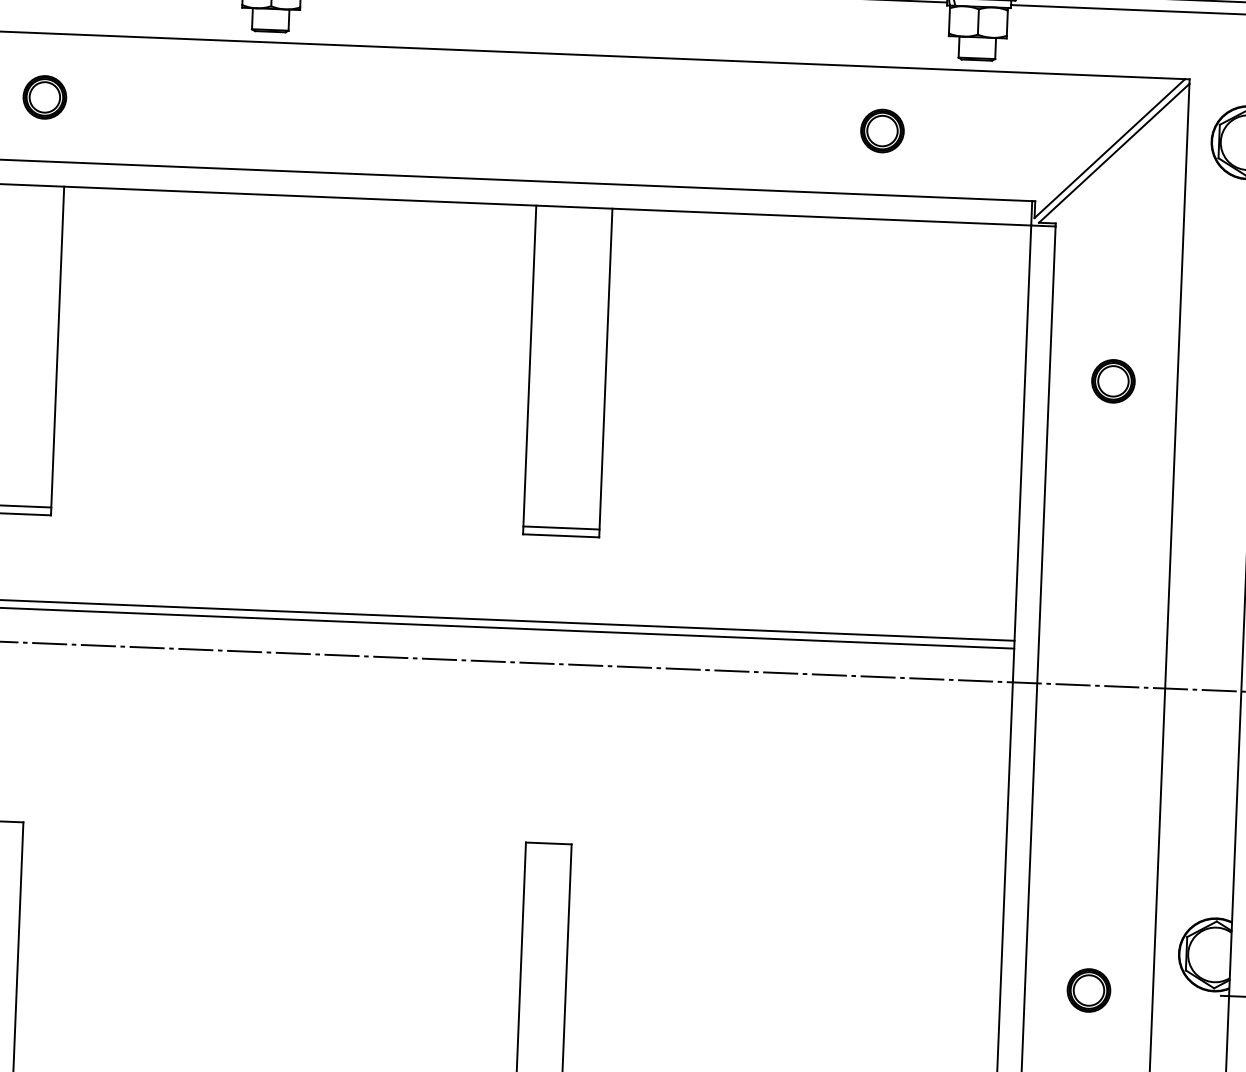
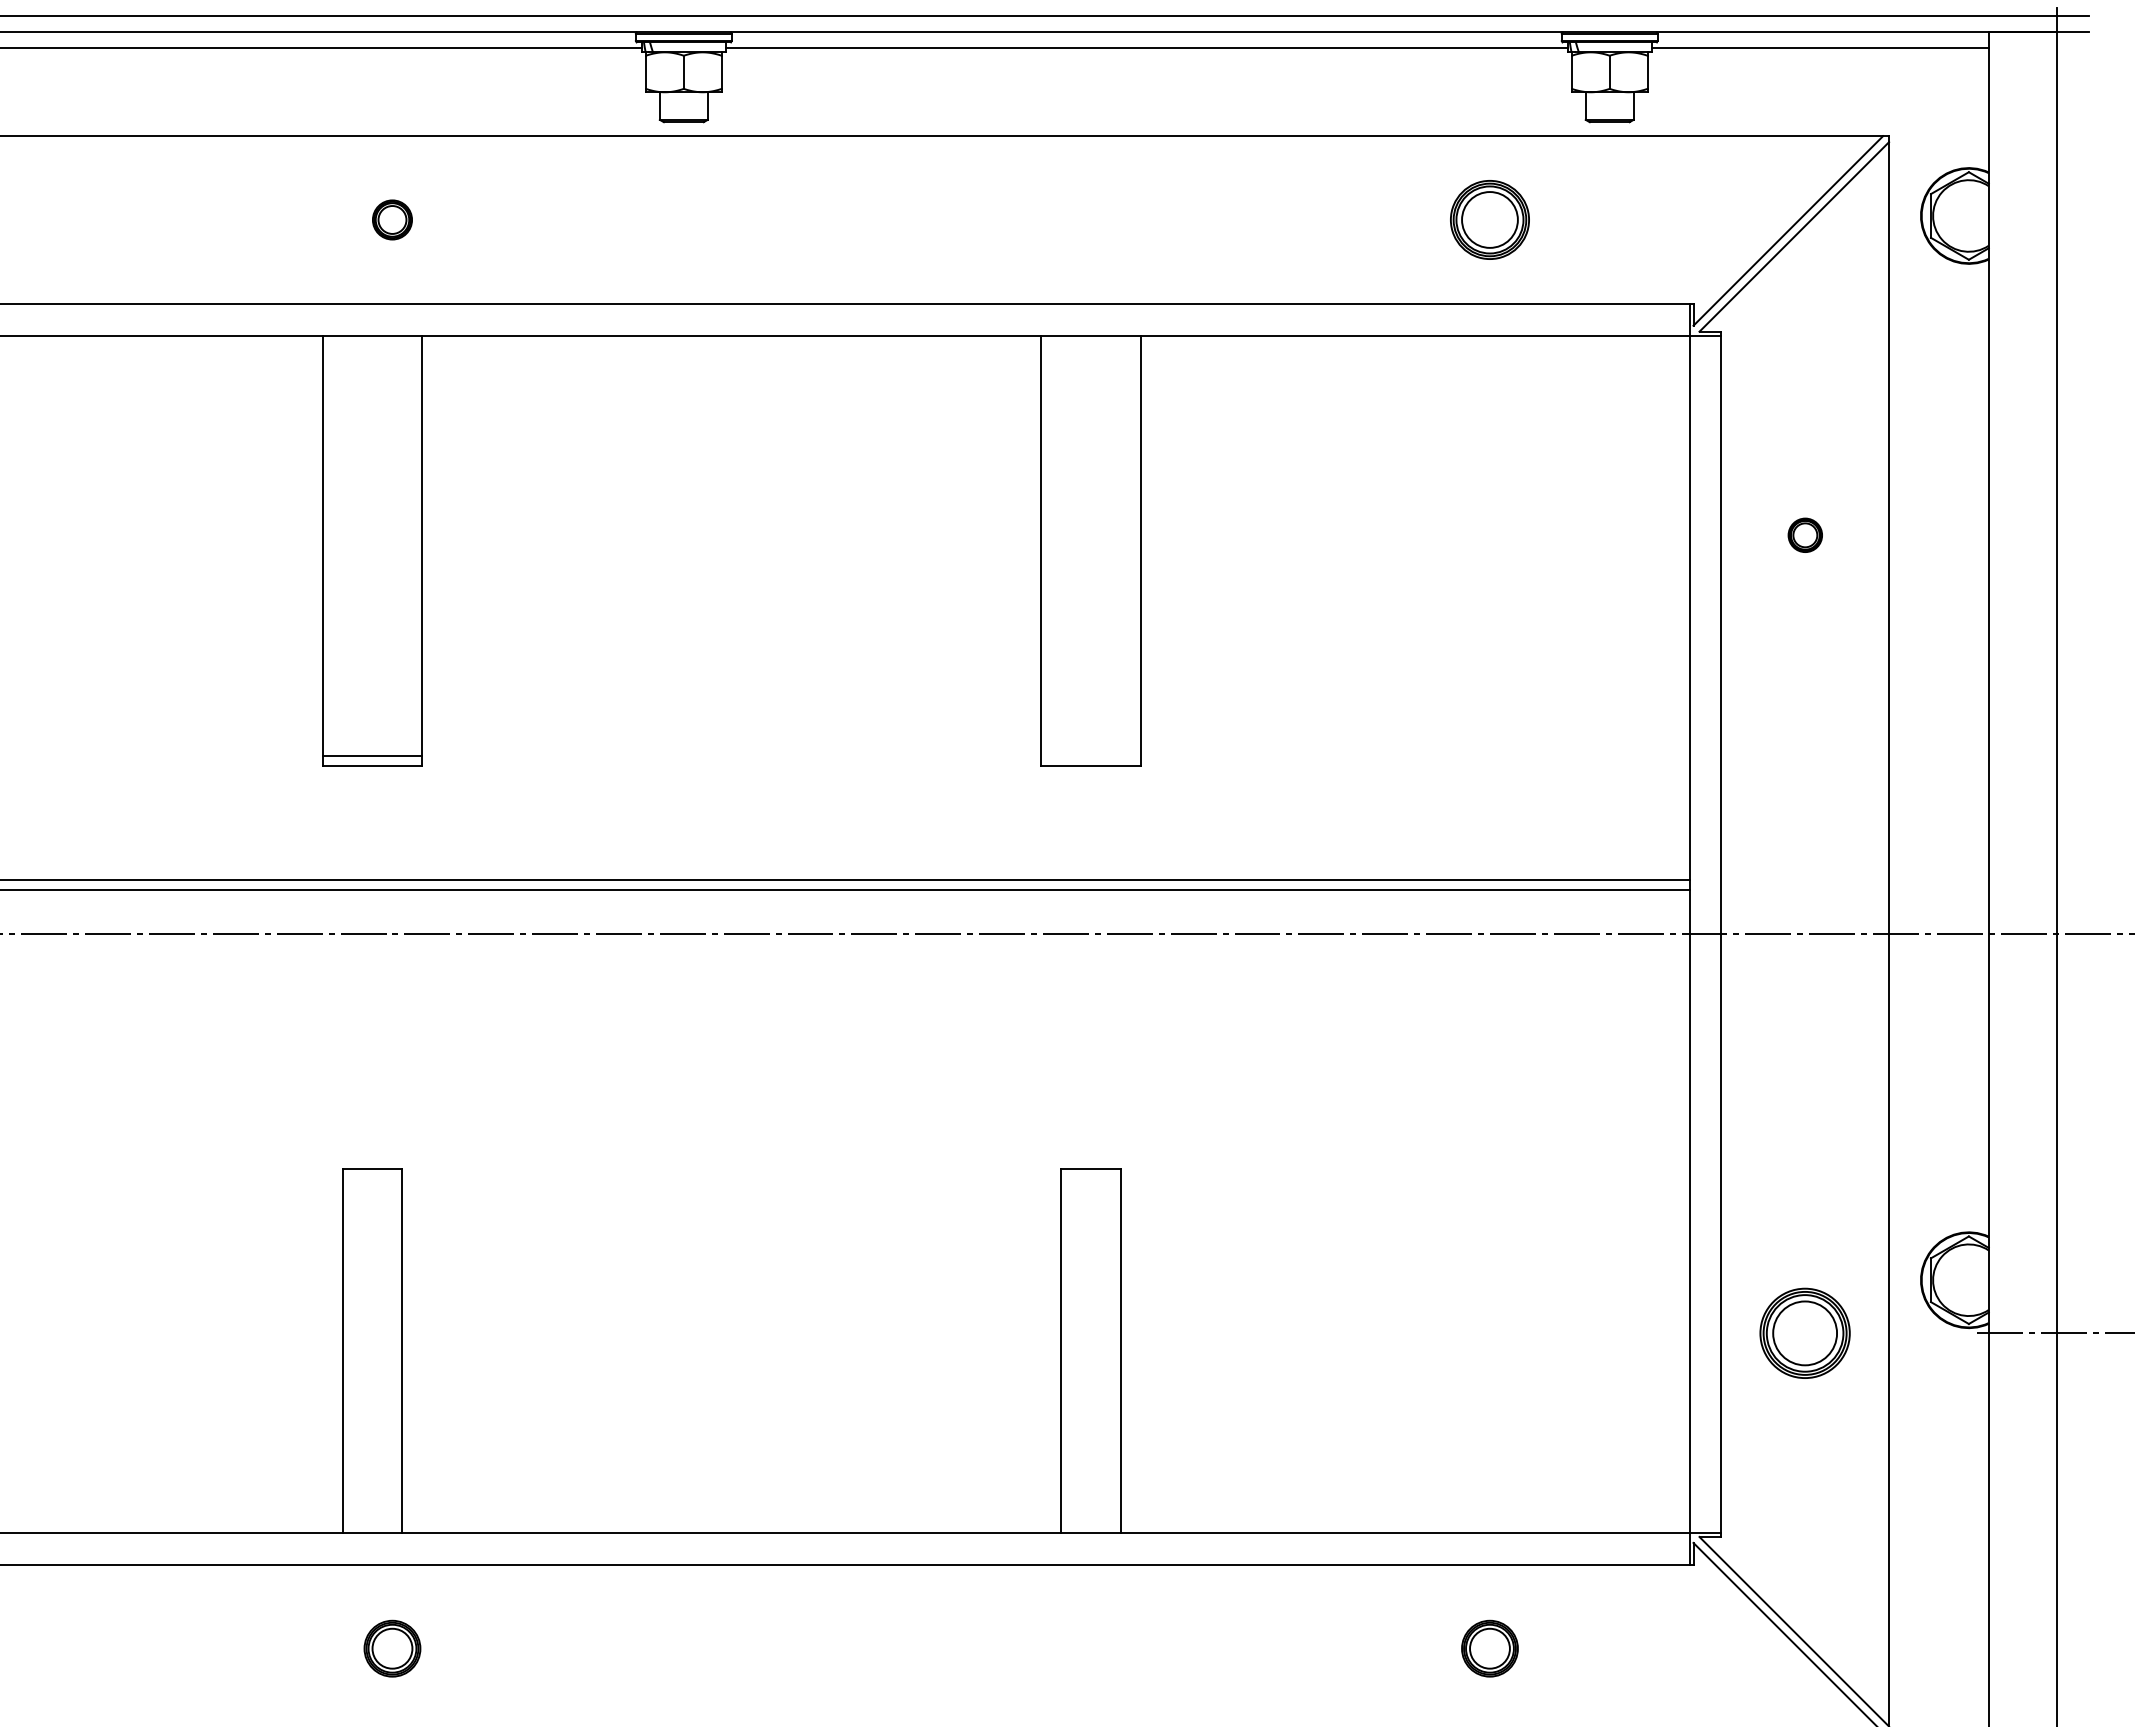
part: (44, 97) -> (392, 219), size x0.7
part: (882, 130) -> (1489, 219), size x1.4
part: (1113, 381) -> (1805, 535), size x0.6
line: (561, 528) -> (1090, 756), removed
part: (1089, 990) -> (1805, 1333), size x1.6

